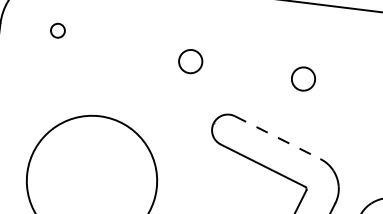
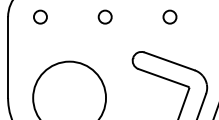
circle: (58, 29) -> (40, 16), size x1.67
circle: (189, 60) -> (104, 16), moved
circle: (302, 77) -> (169, 16), moved
line: (277, 137) -> (169, 61), dashed -> solid

